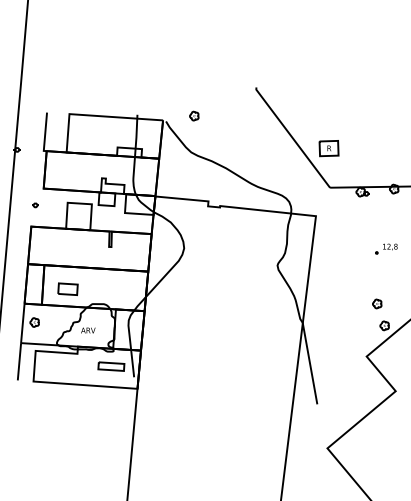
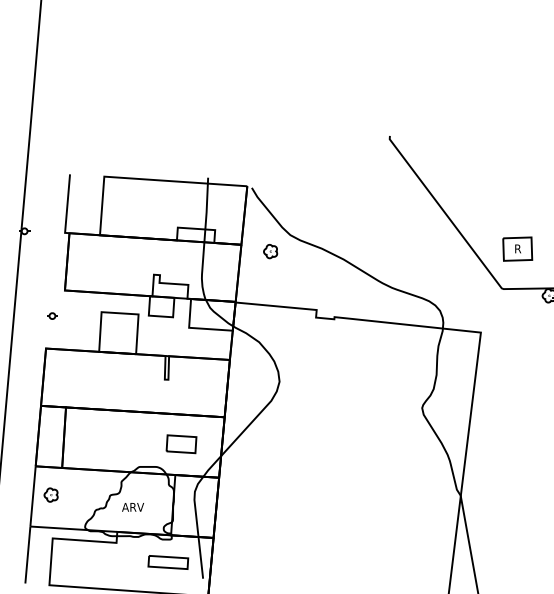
part: (194, 115) -> (270, 250), moved
part: (328, 148) -> (516, 249), moved
part: (67, 288) -> (180, 443), moved

